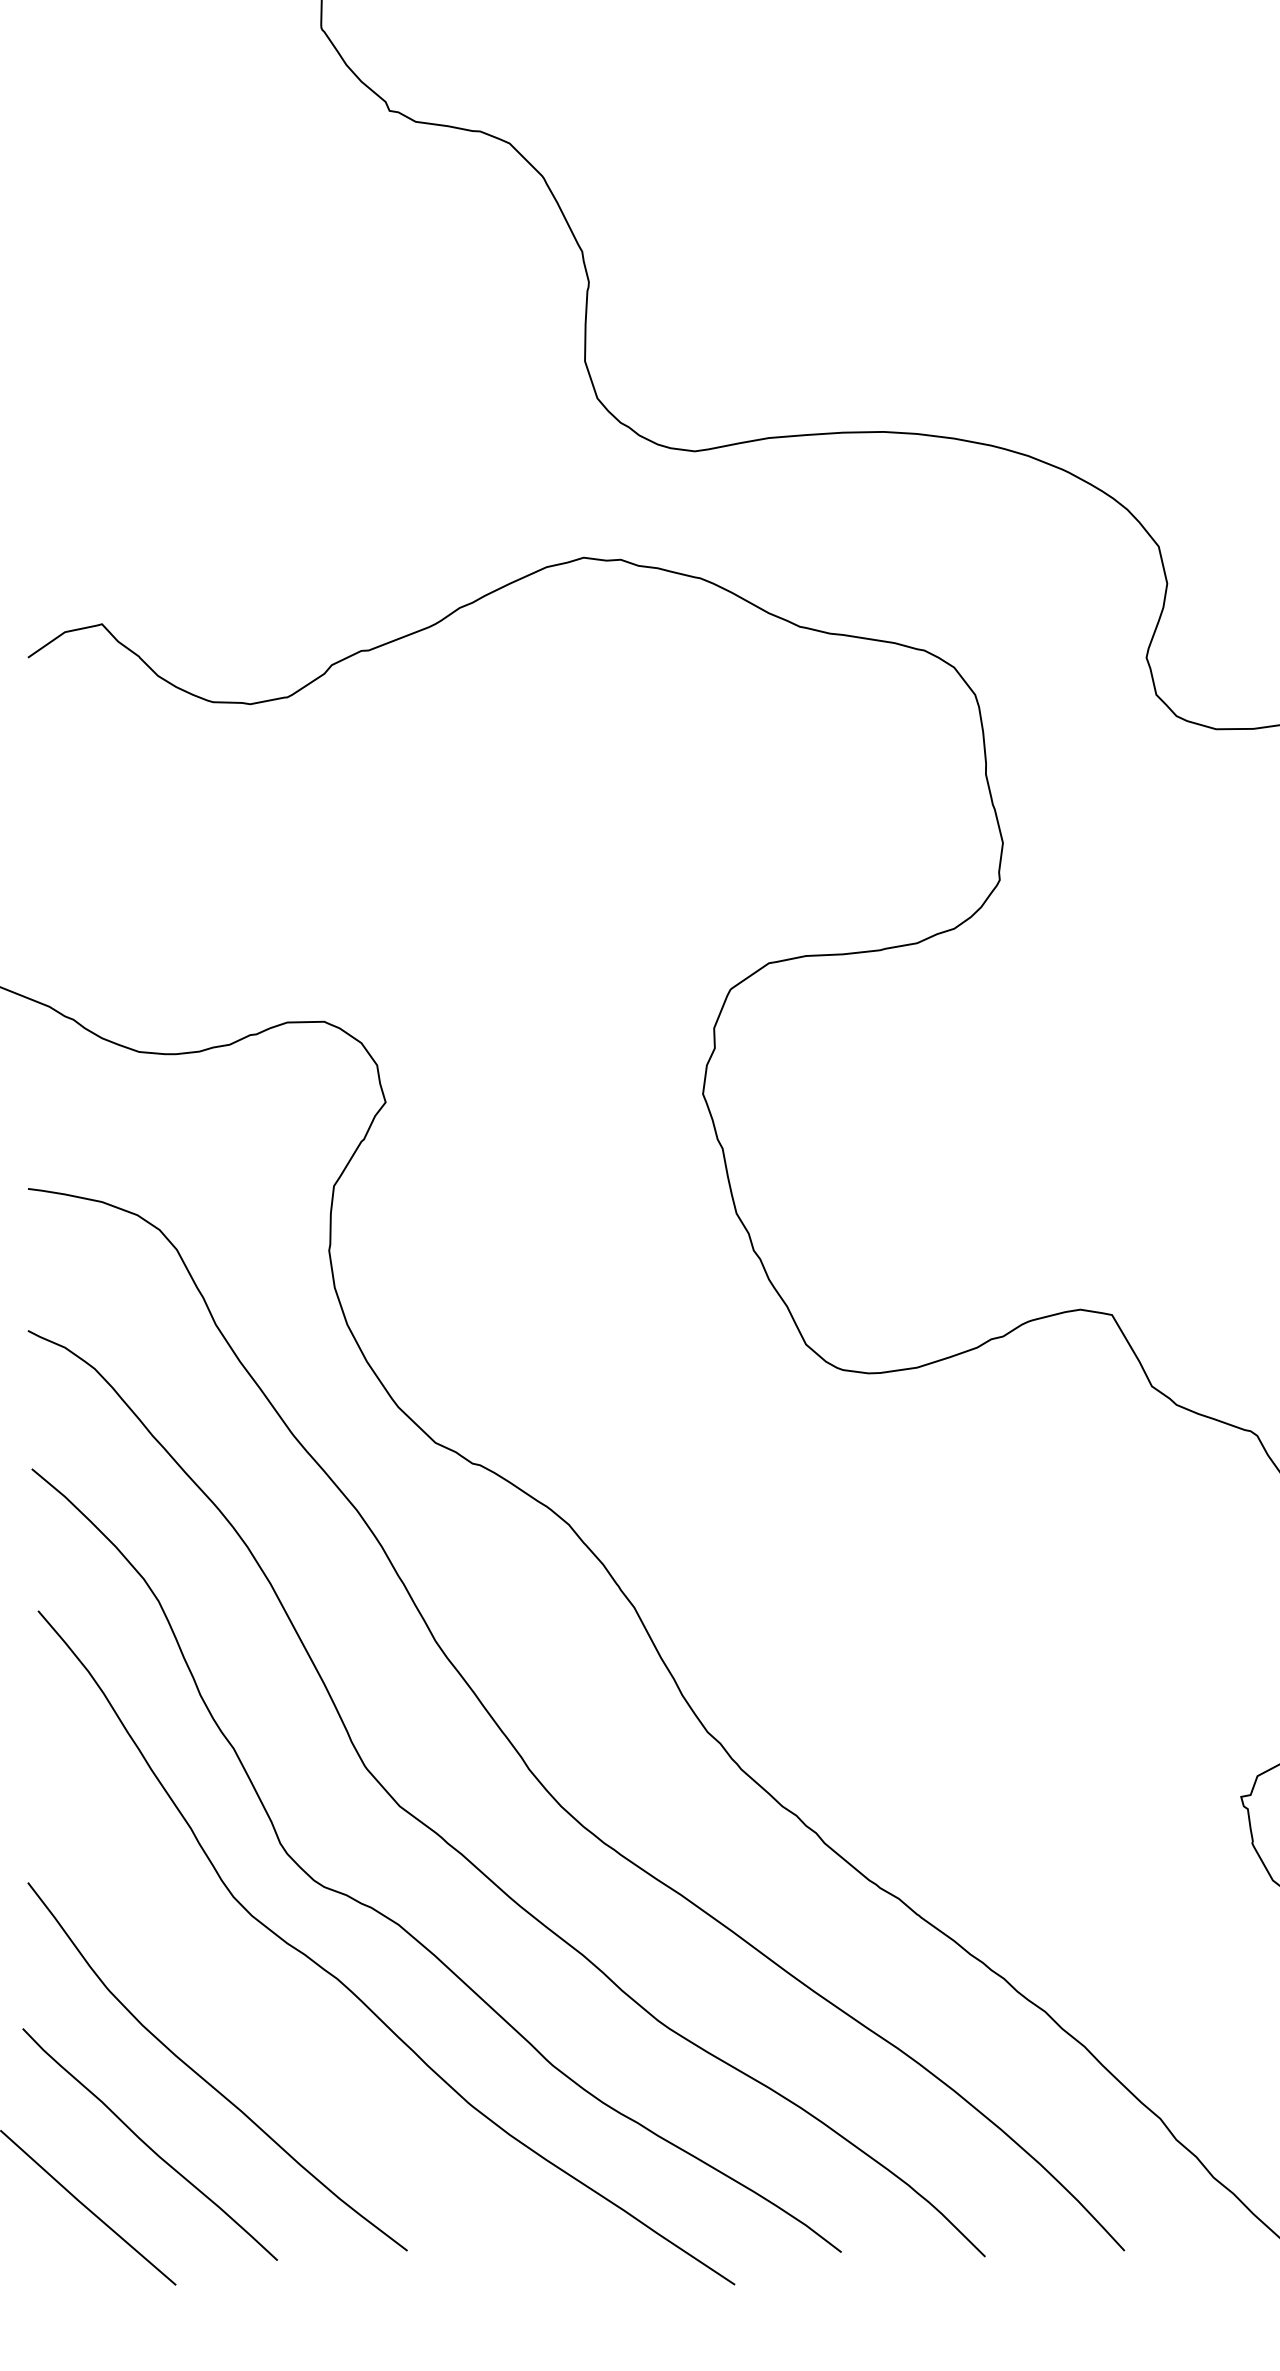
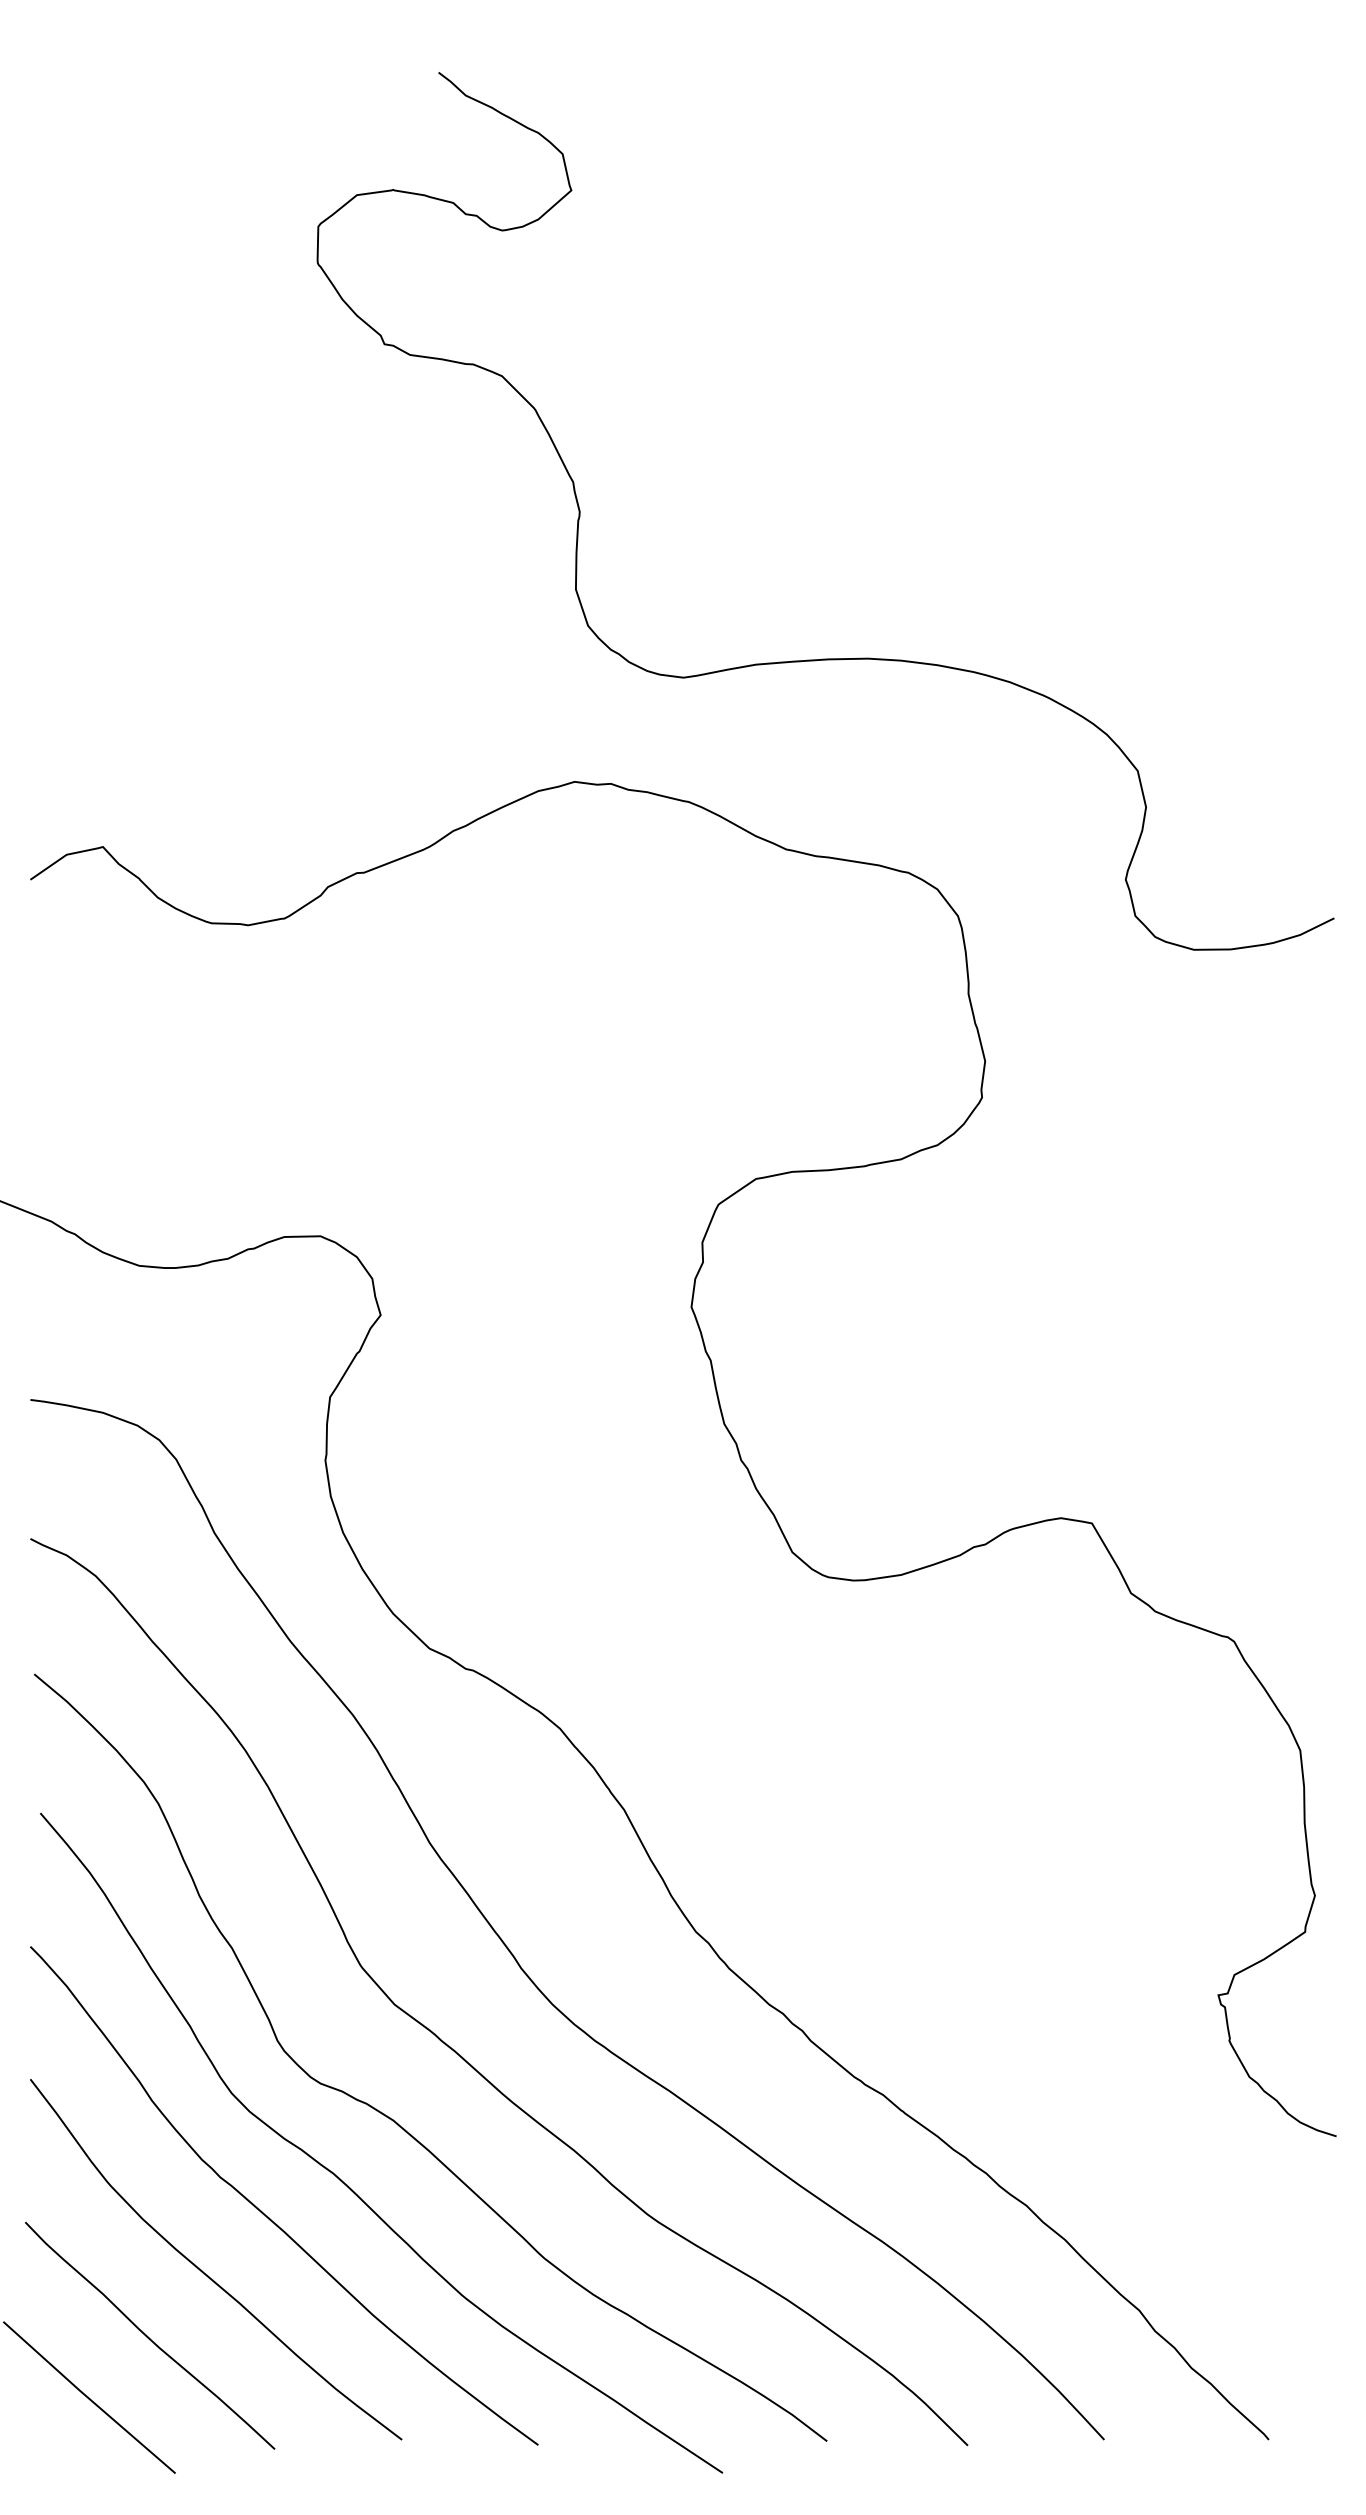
curve: (271, 2022) -> (268, 2216), added

